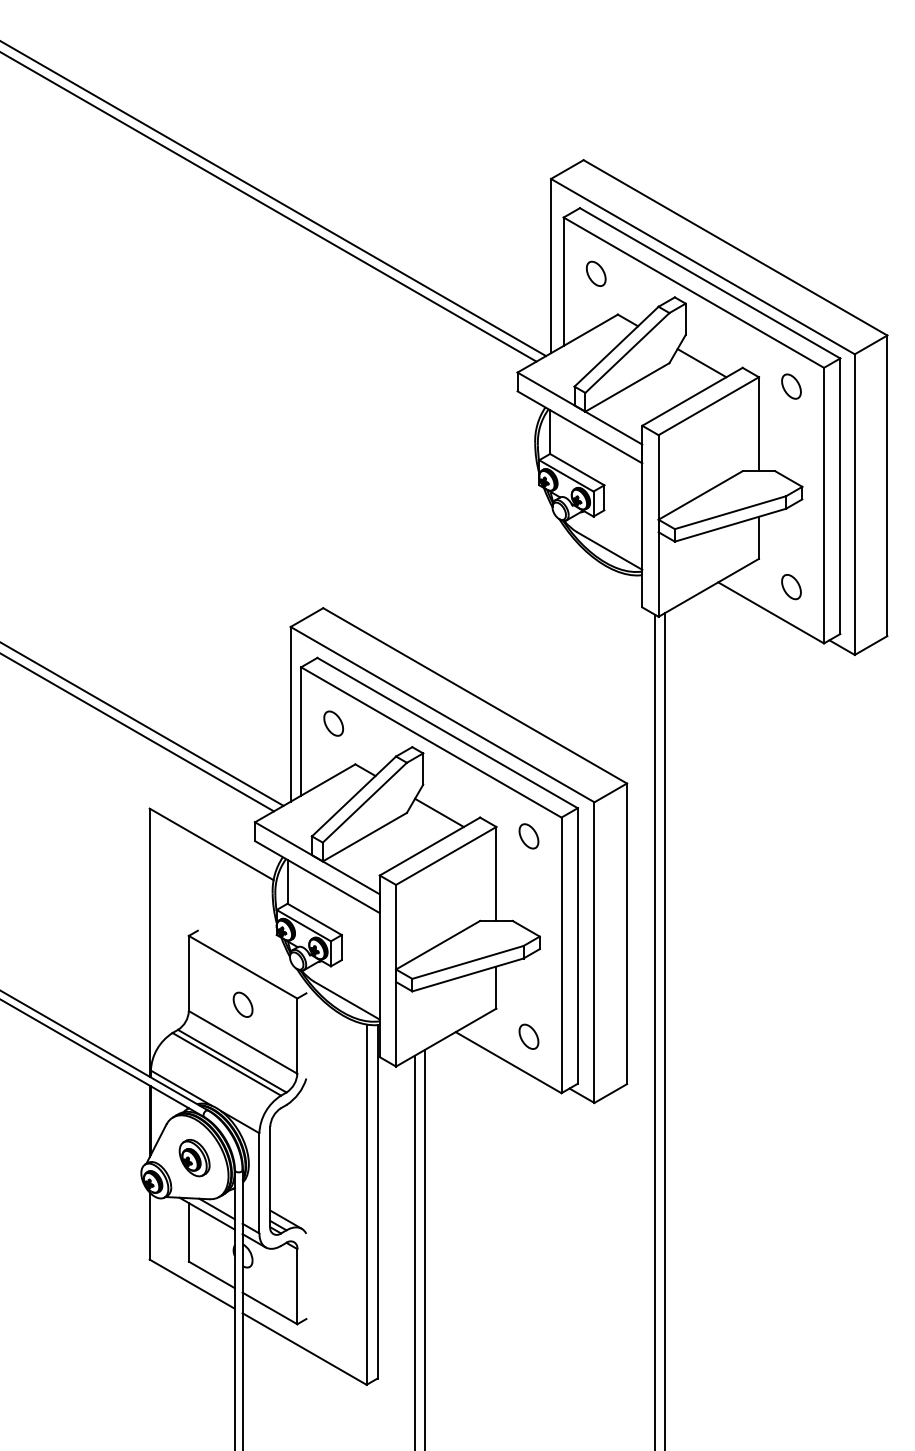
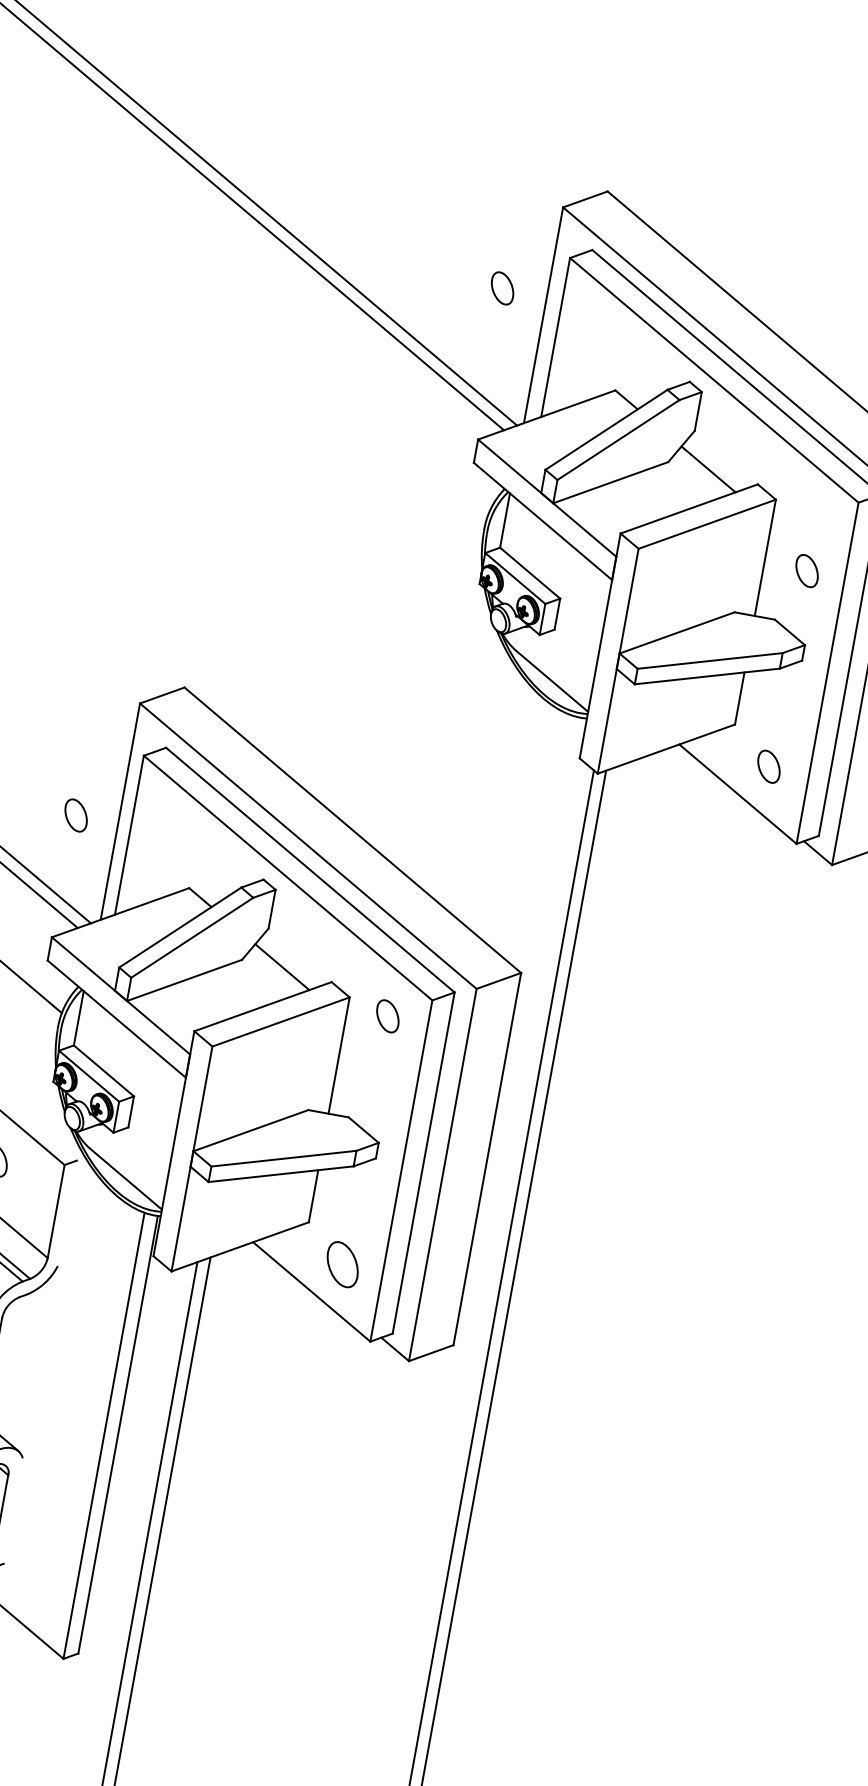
part: (595, 273) -> (501, 287), moved
part: (791, 386) -> (807, 570), moved
part: (333, 723) -> (75, 815), moved
part: (528, 1036) -> (342, 1264), size x1.4

